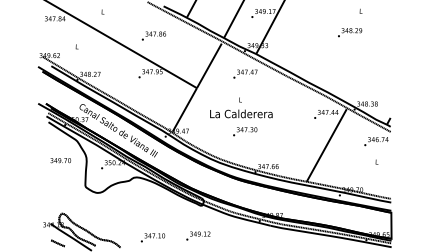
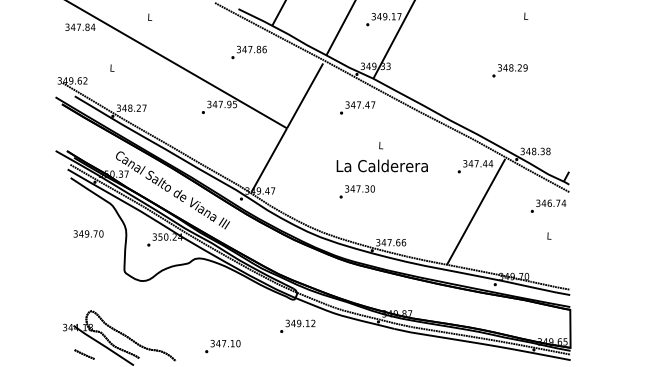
text: (350, 32) -> (510, 70), moved
text: (153, 35) -> (248, 51), moved
text: (241, 107) -> (382, 156), moved
text: (198, 235) -> (297, 325), moved

